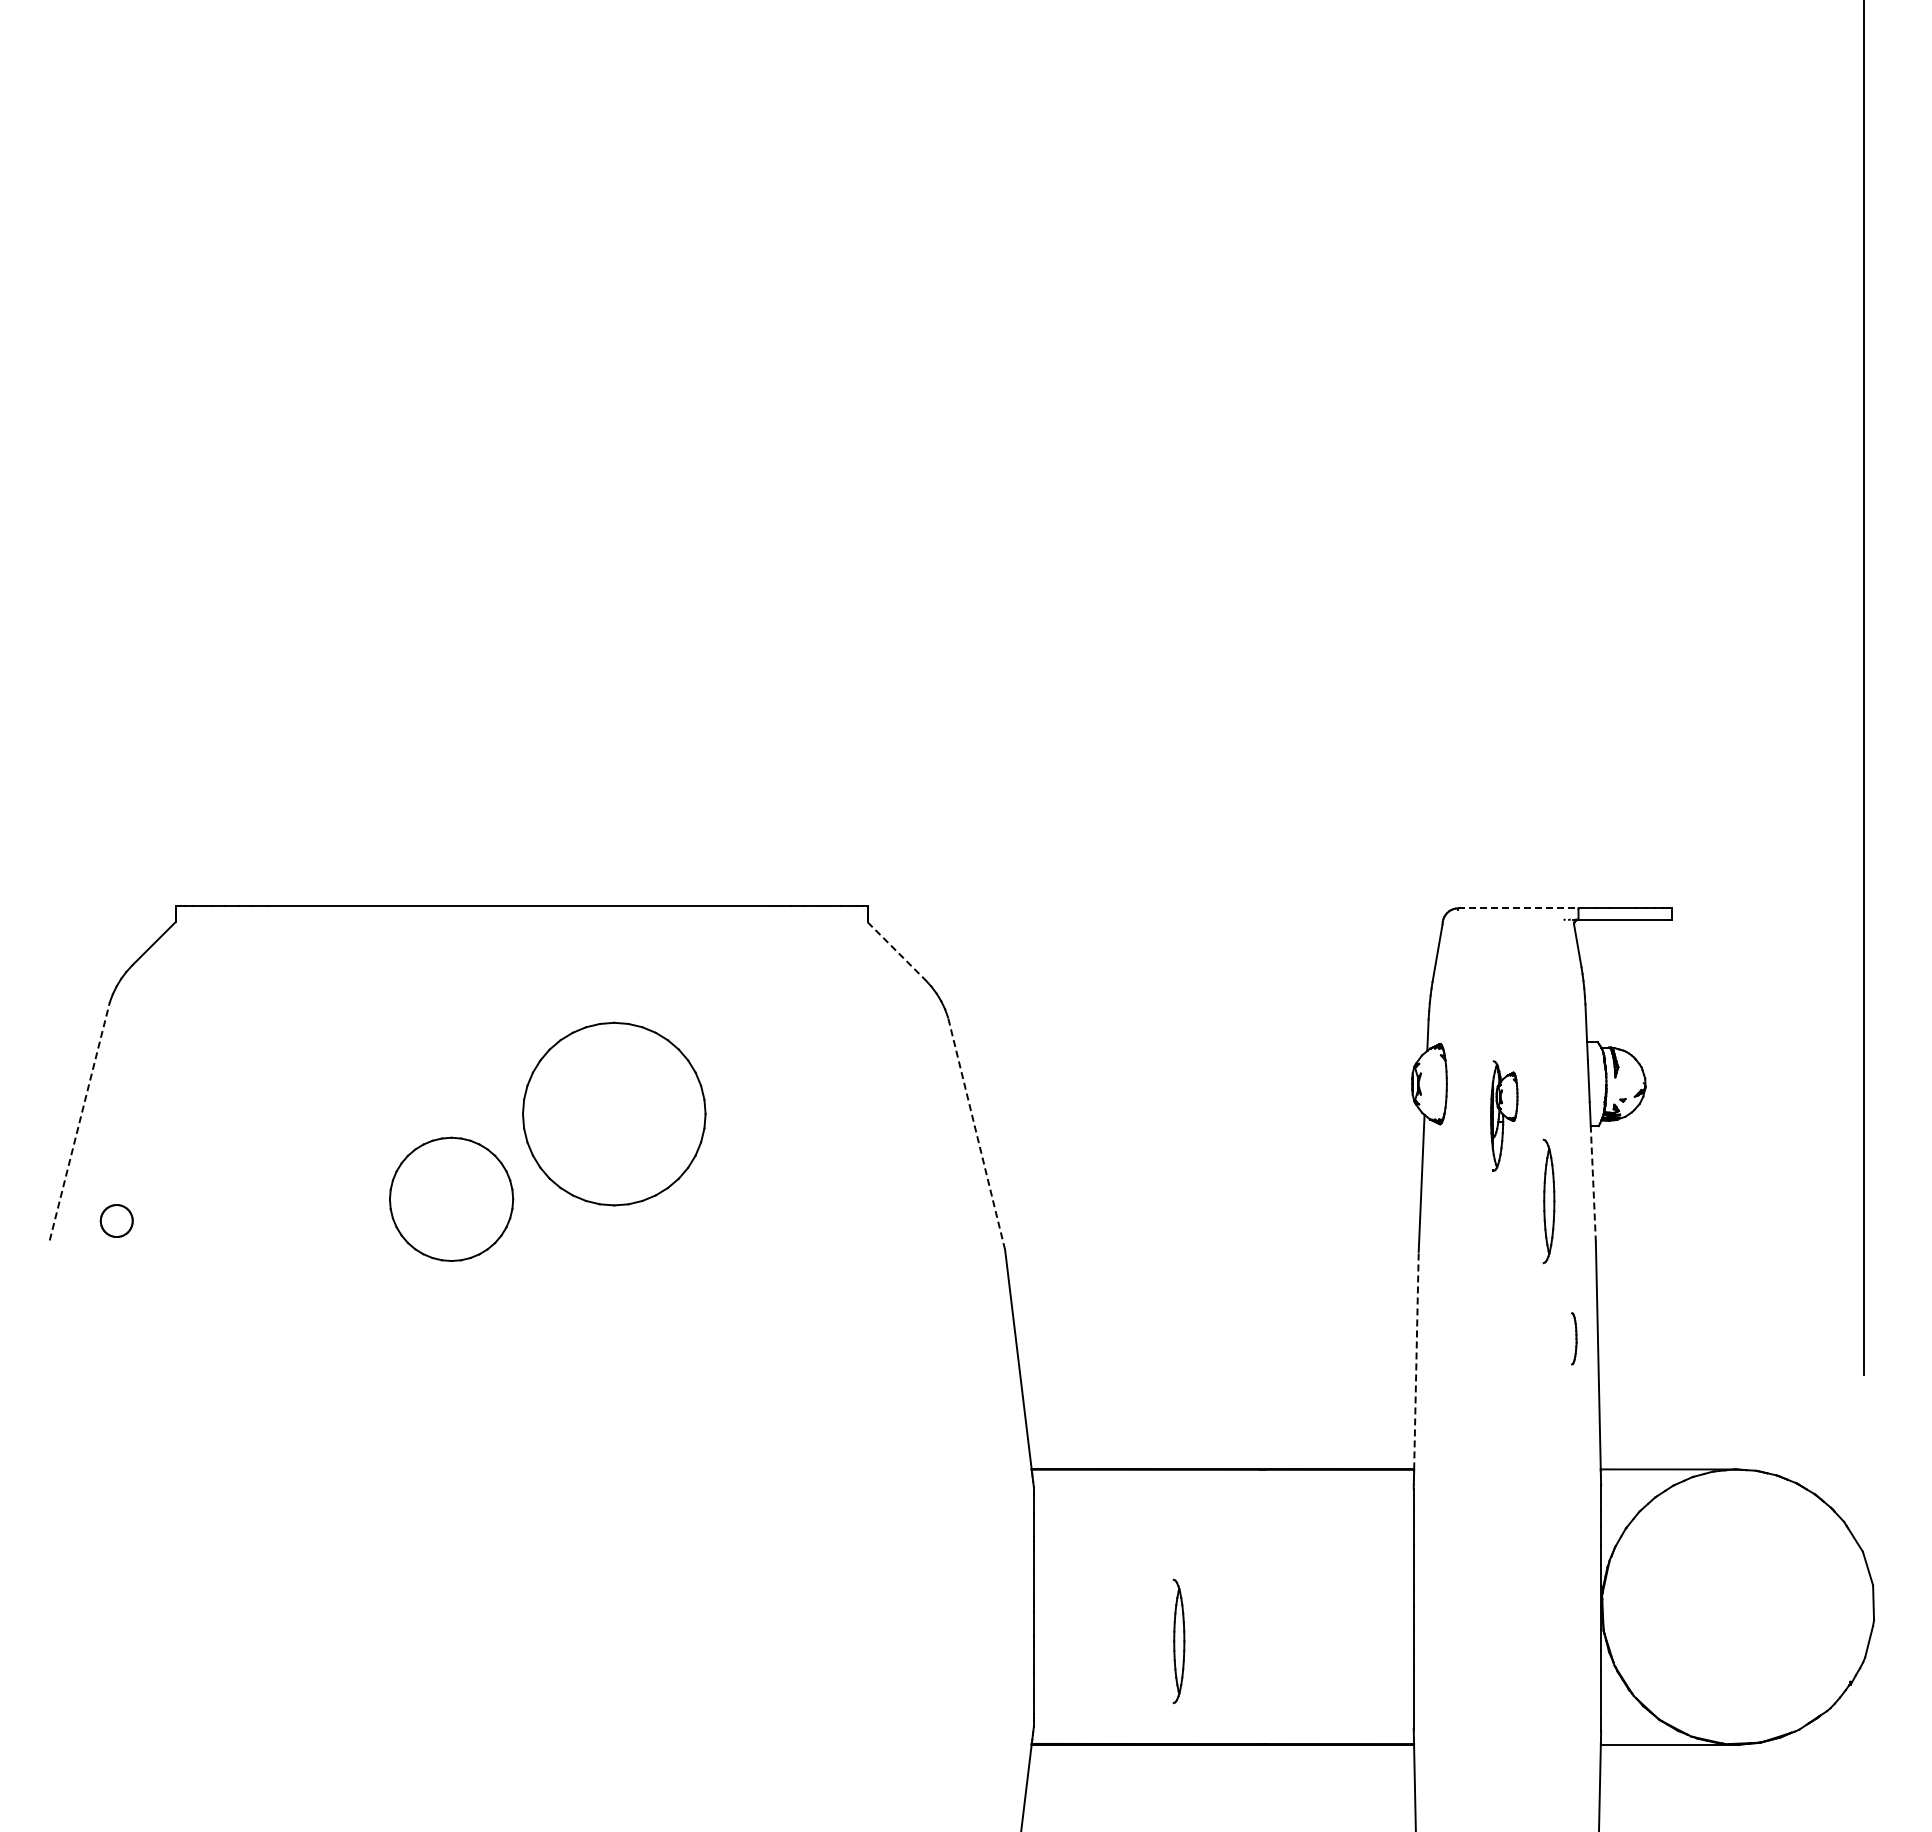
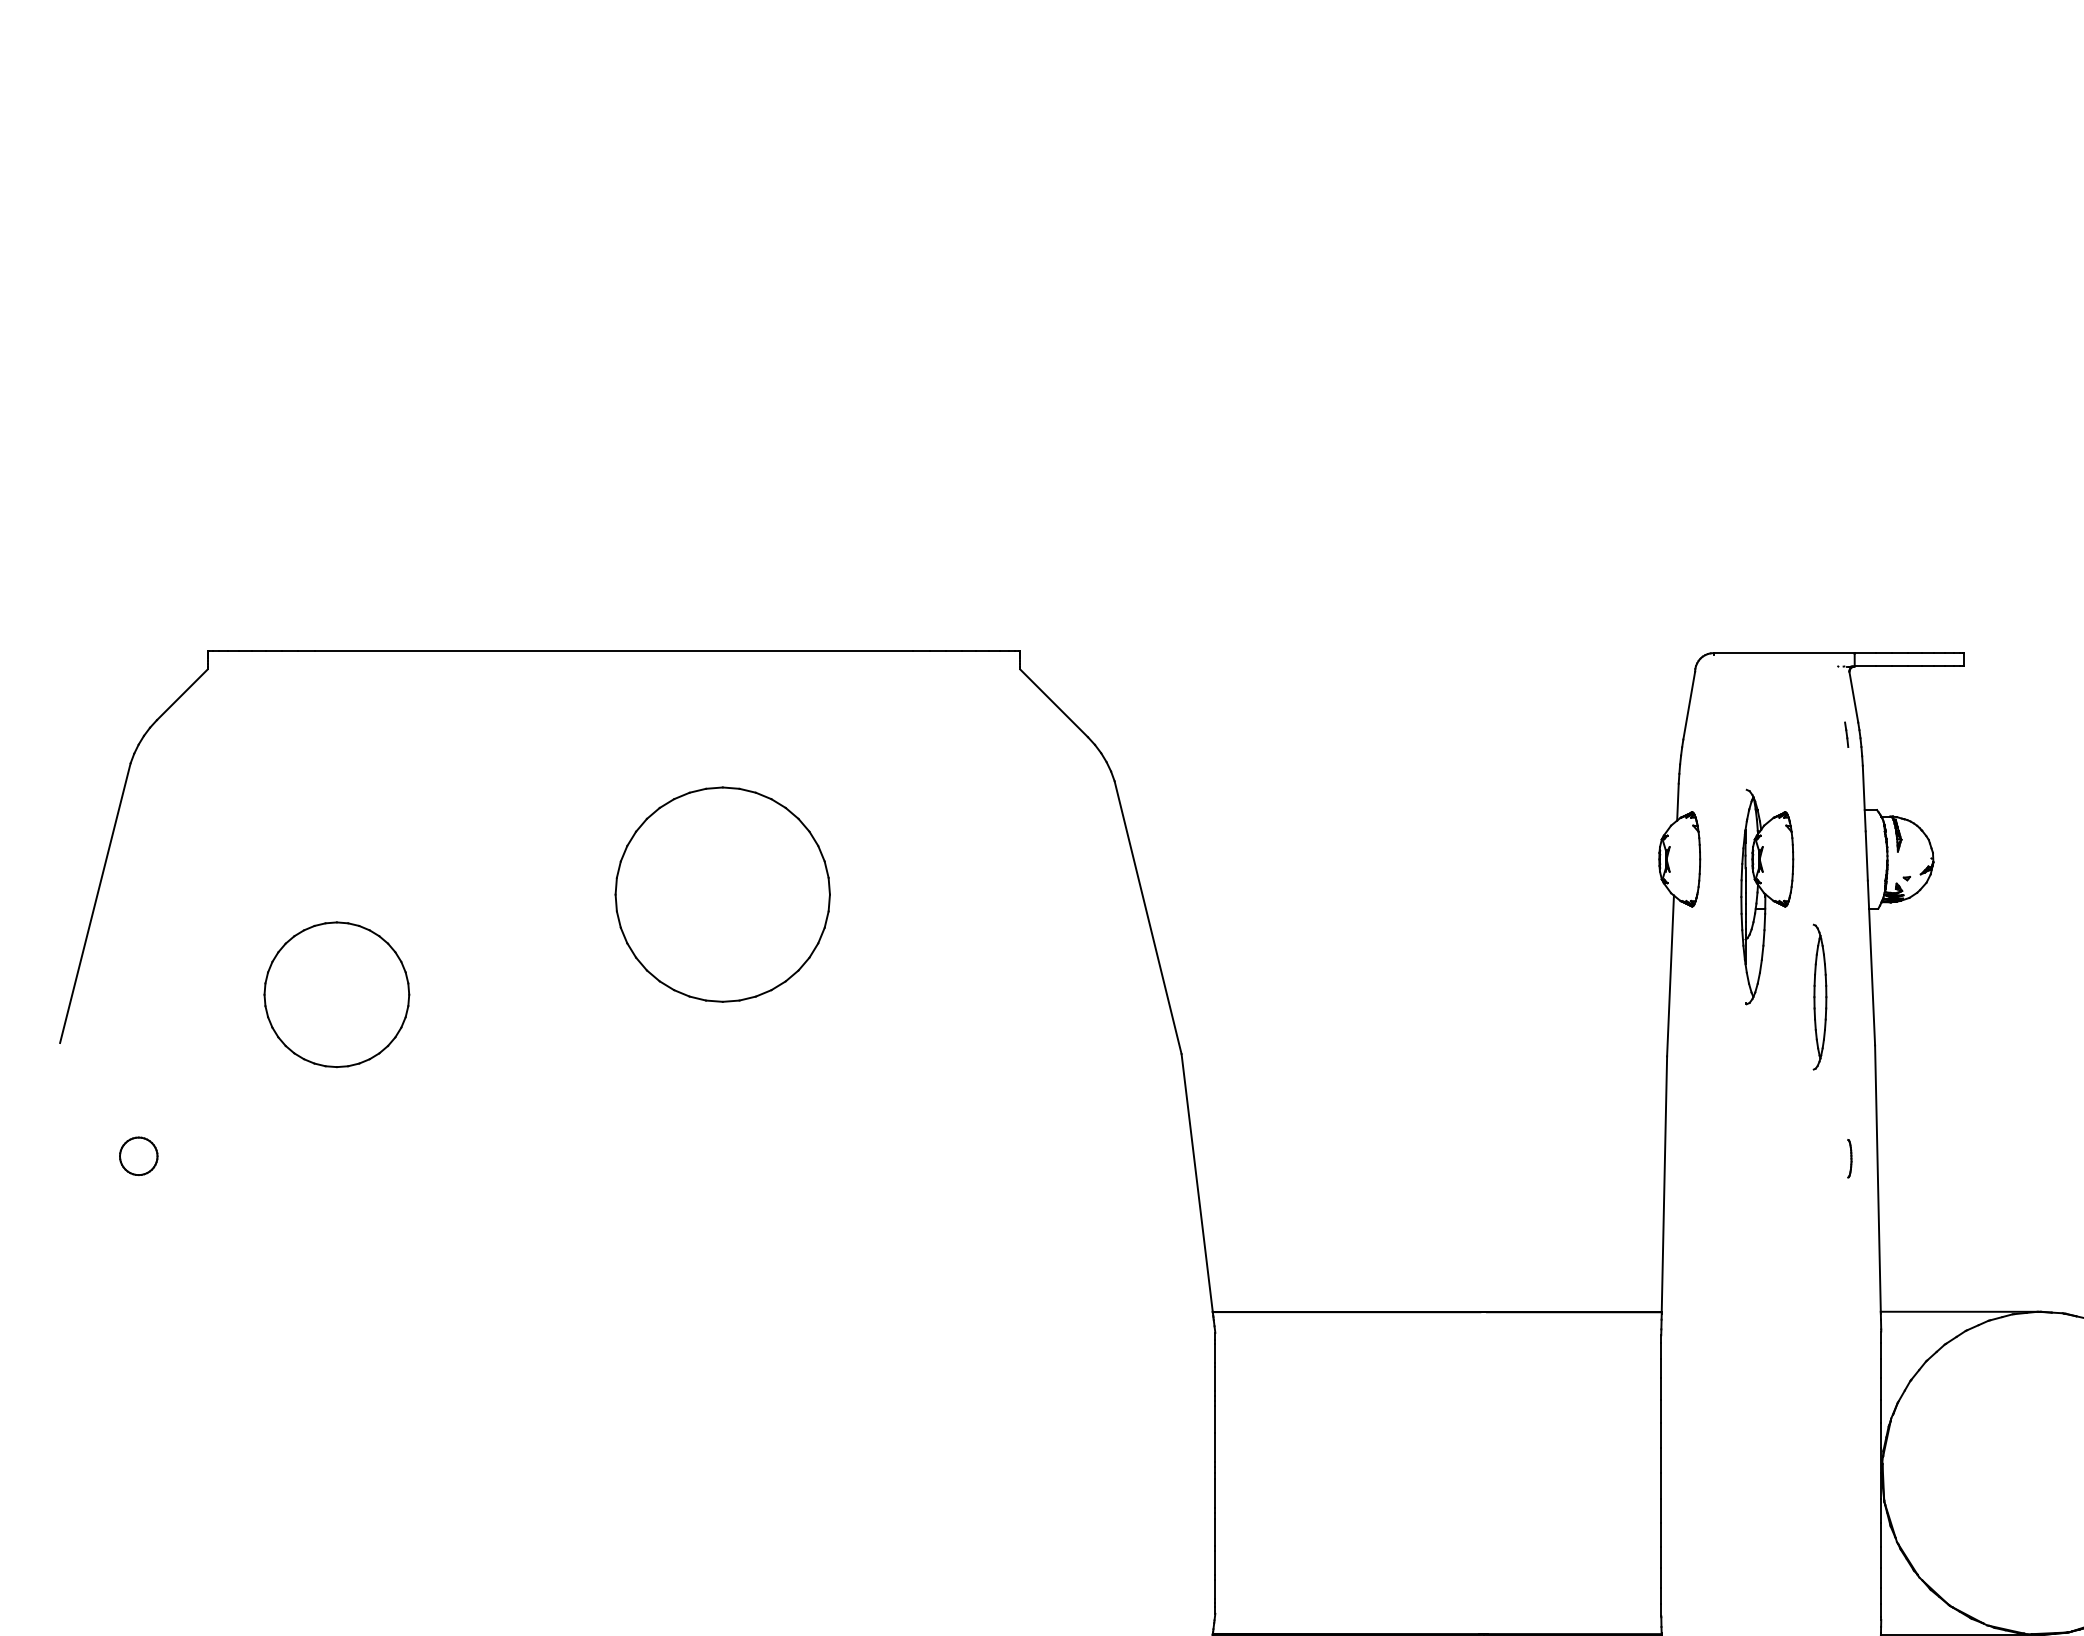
line: (1518, 908) -> (1784, 653), dashed -> solid
line: (896, 951) -> (1054, 703), dashed -> solid
line: (1571, 977) -> (1846, 734), added
part: (1504, 1115) -> (1767, 896), size x1.67
line: (79, 1121) -> (94, 903), dashed -> solid
line: (976, 1133) -> (1147, 917), dashed -> solid
line: (1593, 1183) -> (1872, 976), dashed -> solid
part: (451, 1198) -> (336, 993), moved
part: (116, 1220) -> (138, 1155), moved
part: (1574, 1339) -> (1849, 1159), size x0.62
line: (1416, 1360) -> (1664, 1183), dashed -> solid
part: (1178, 1641) -> (1385, 1513), removed

